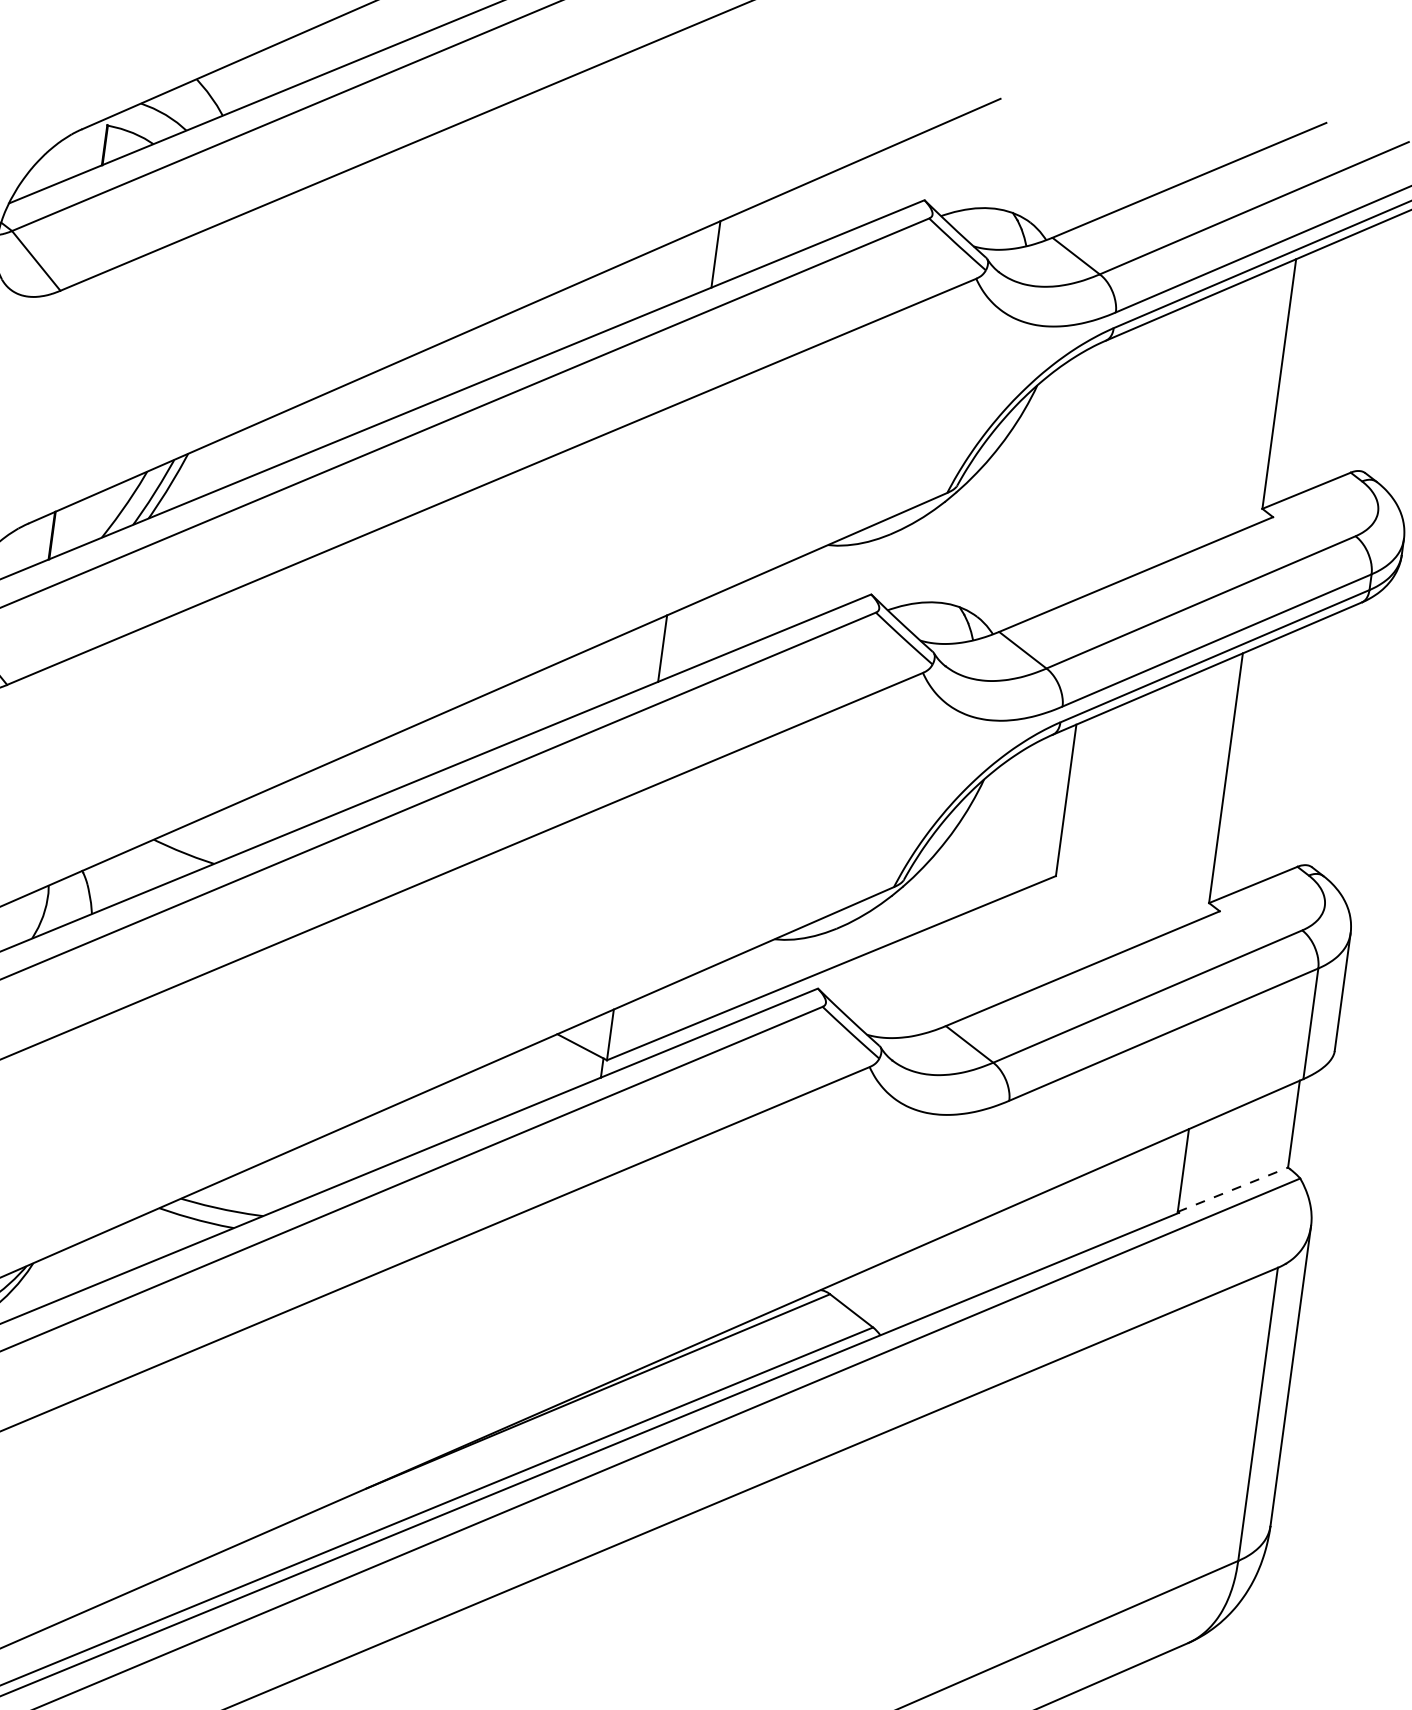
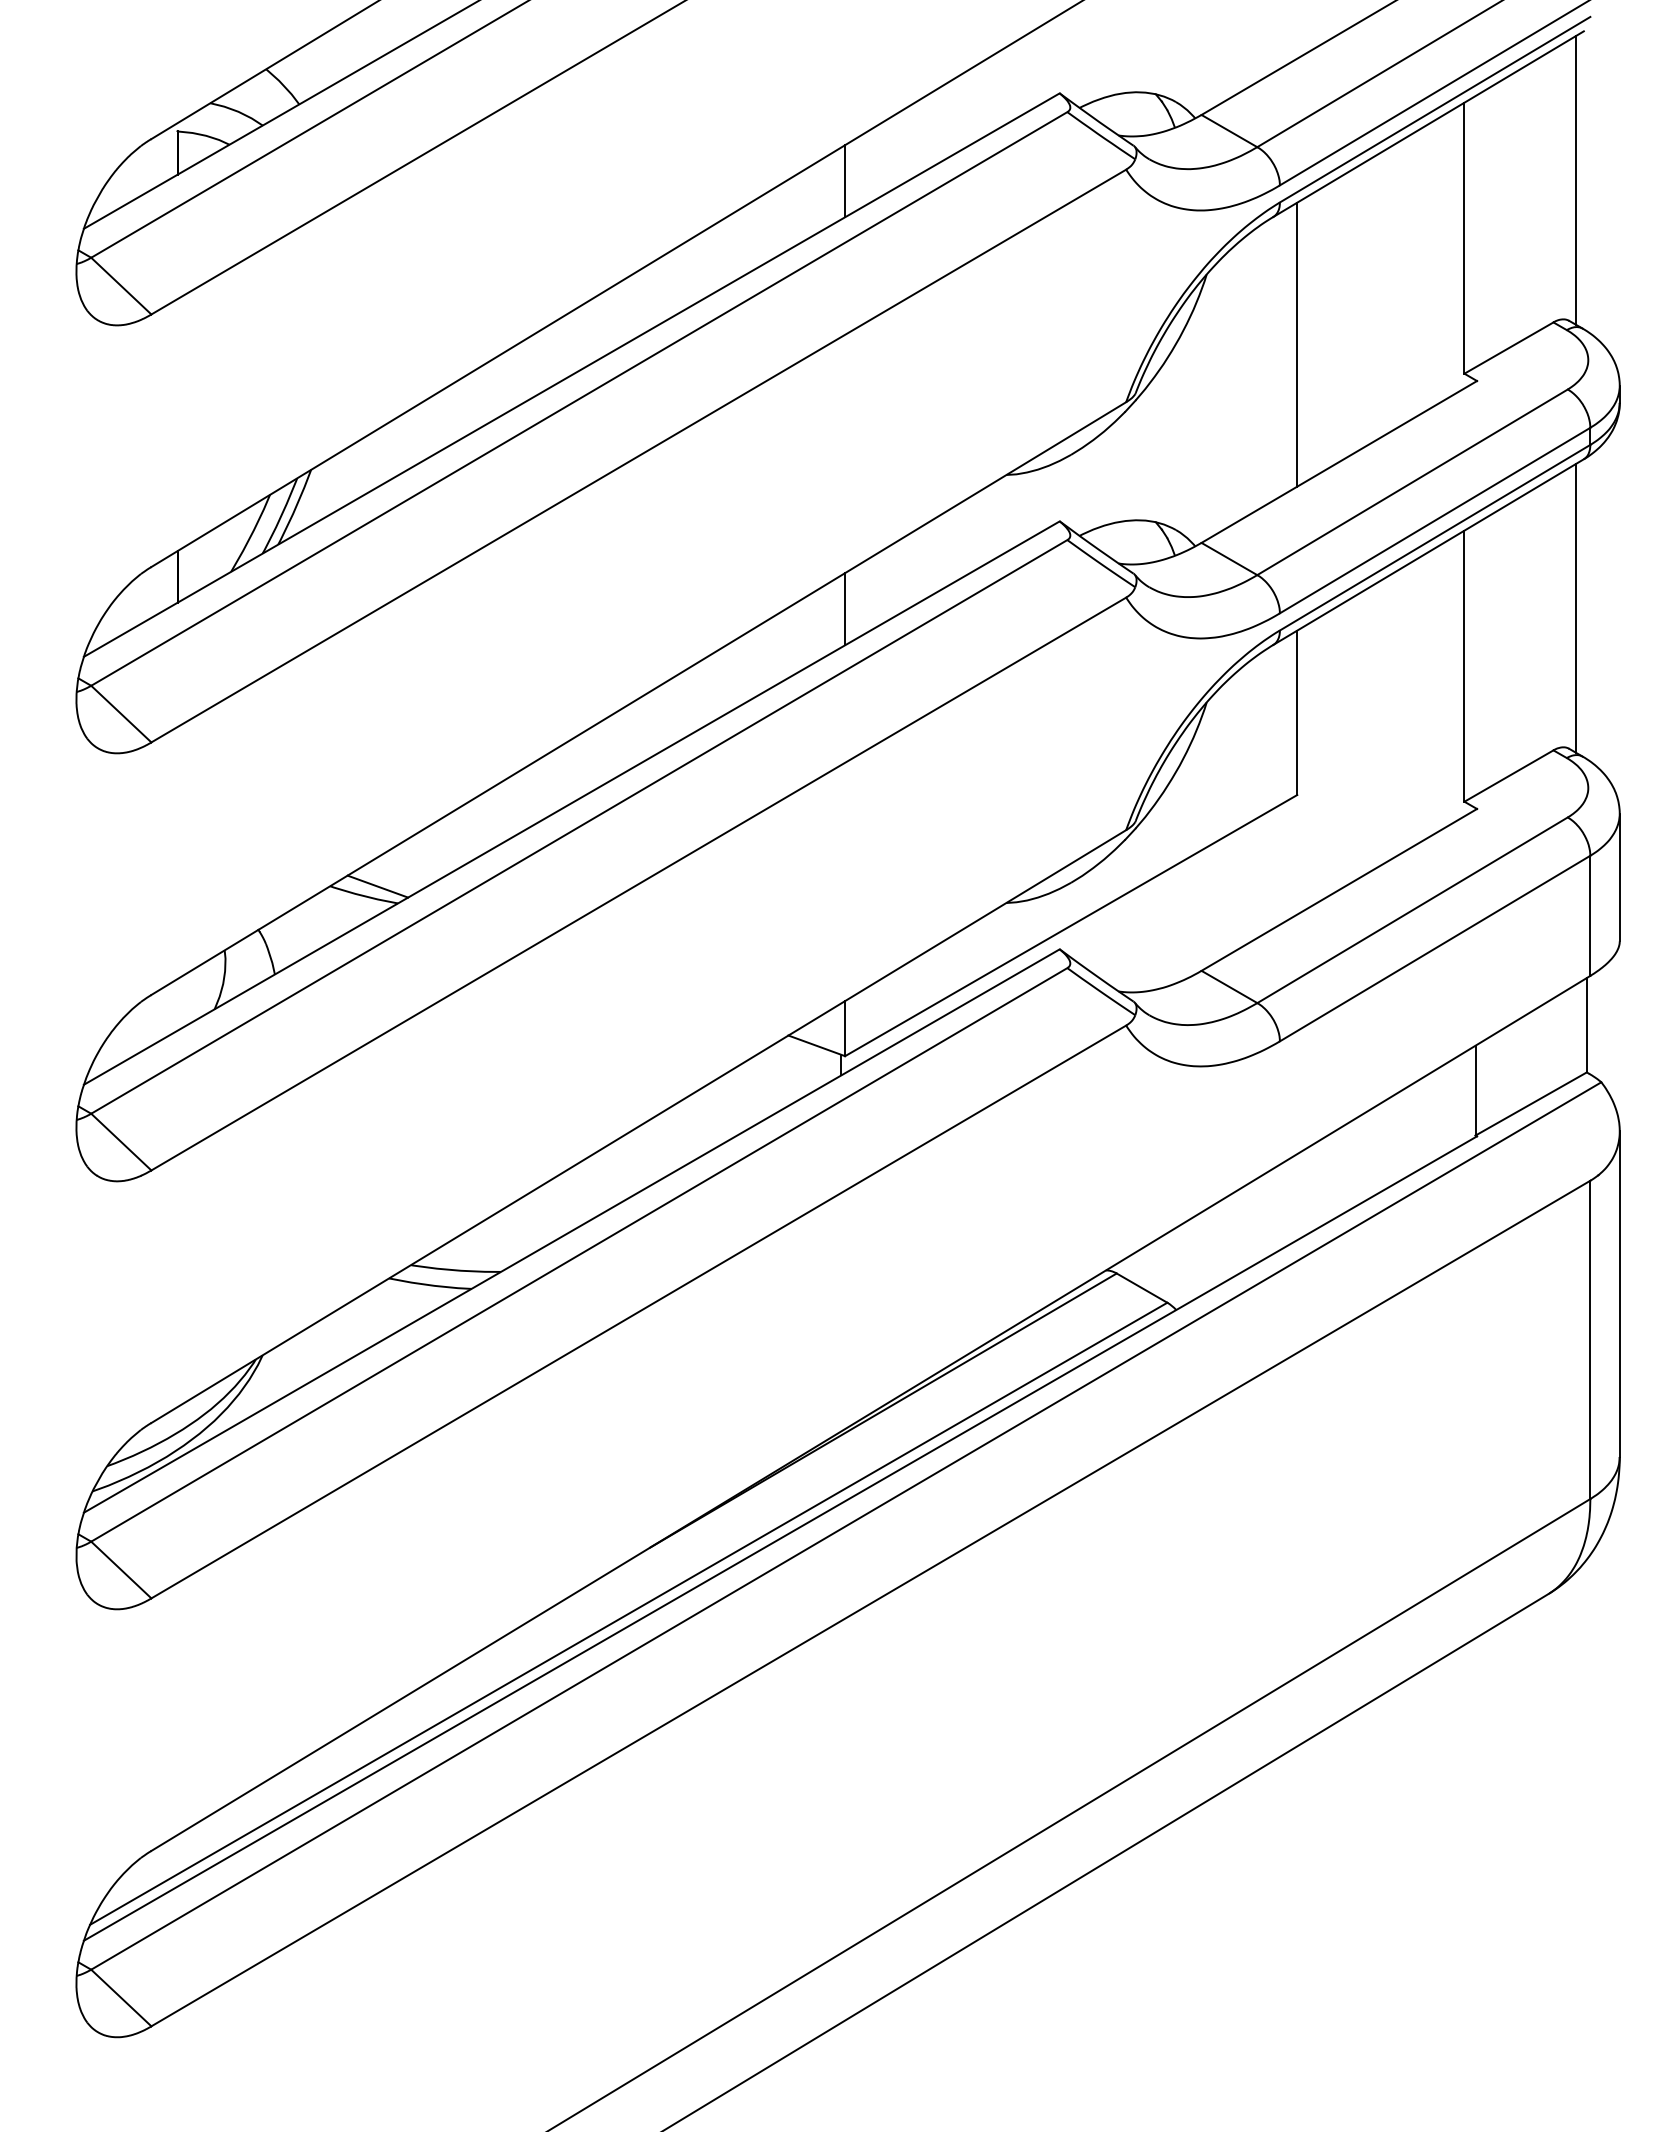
line: (1388, 344) -> (1575, 180), added
line: (1112, 461) -> (1297, 344), added
line: (1335, 738) -> (1575, 608), added
line: (197, 845) -> (377, 886), added
line: (1233, 1189) -> (1531, 1103), dashed -> solid

